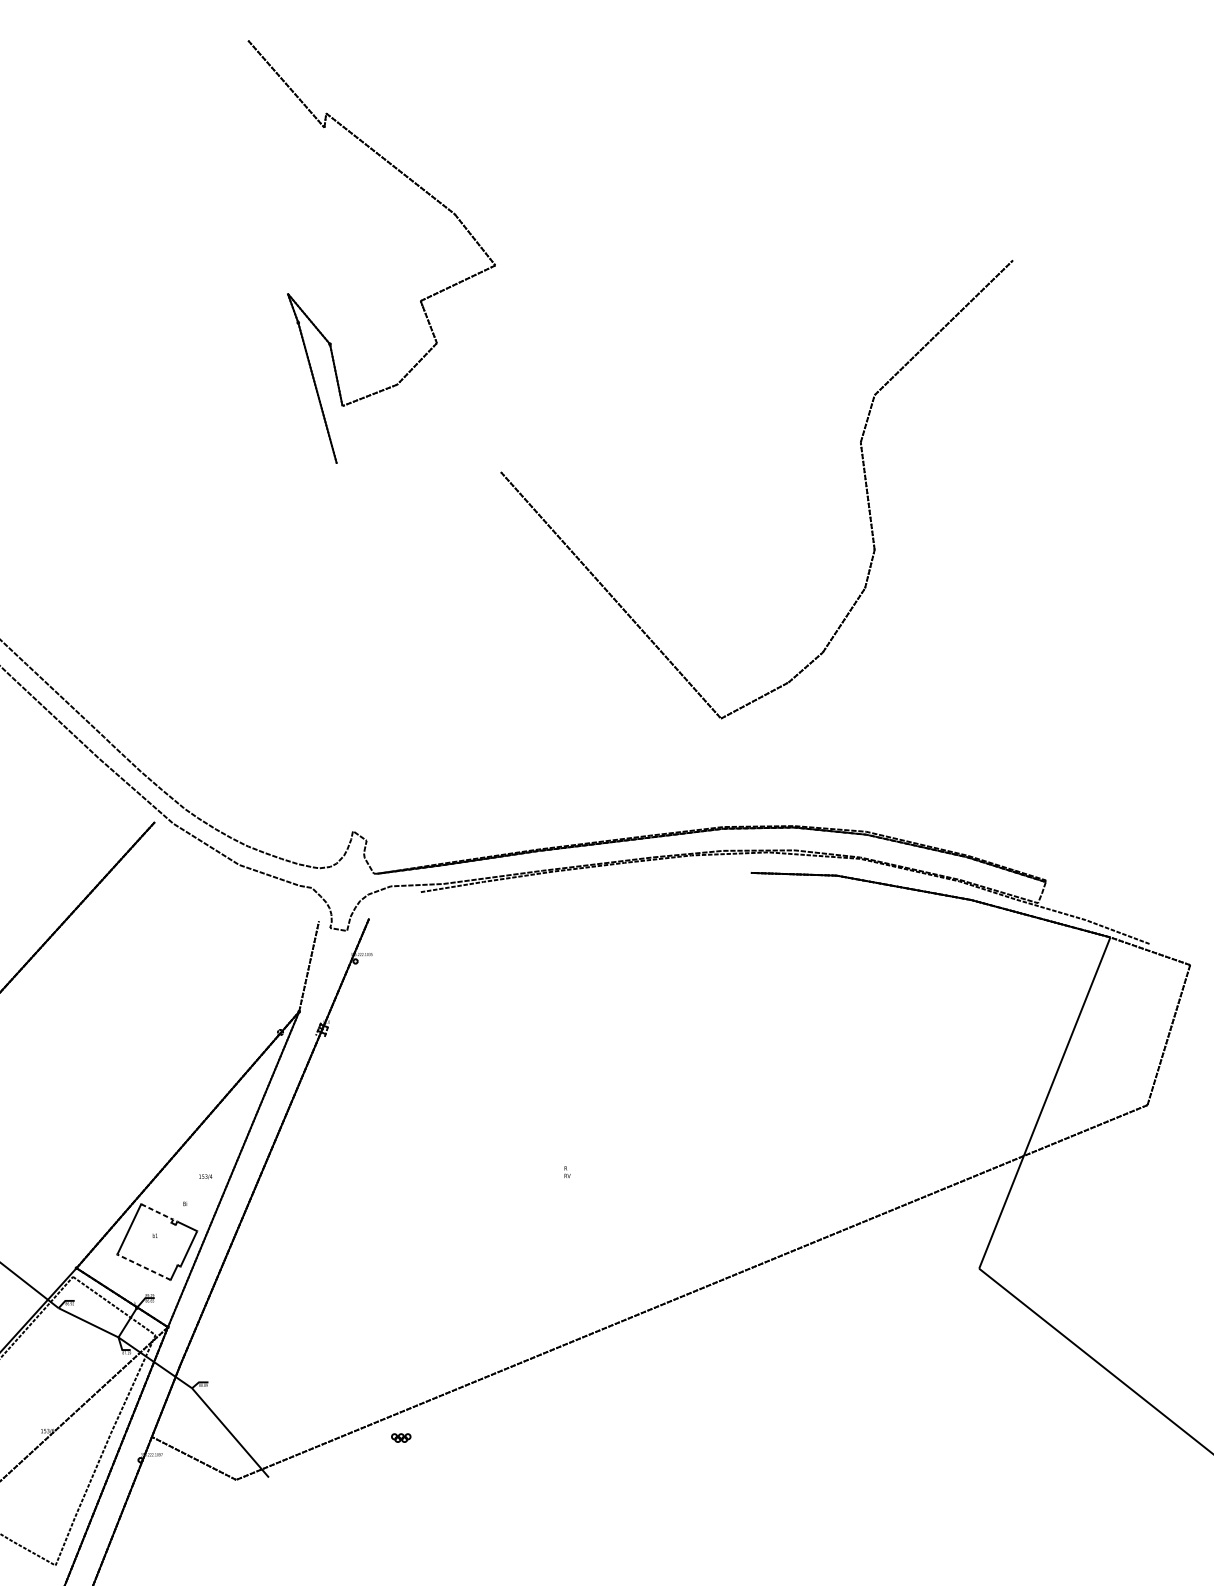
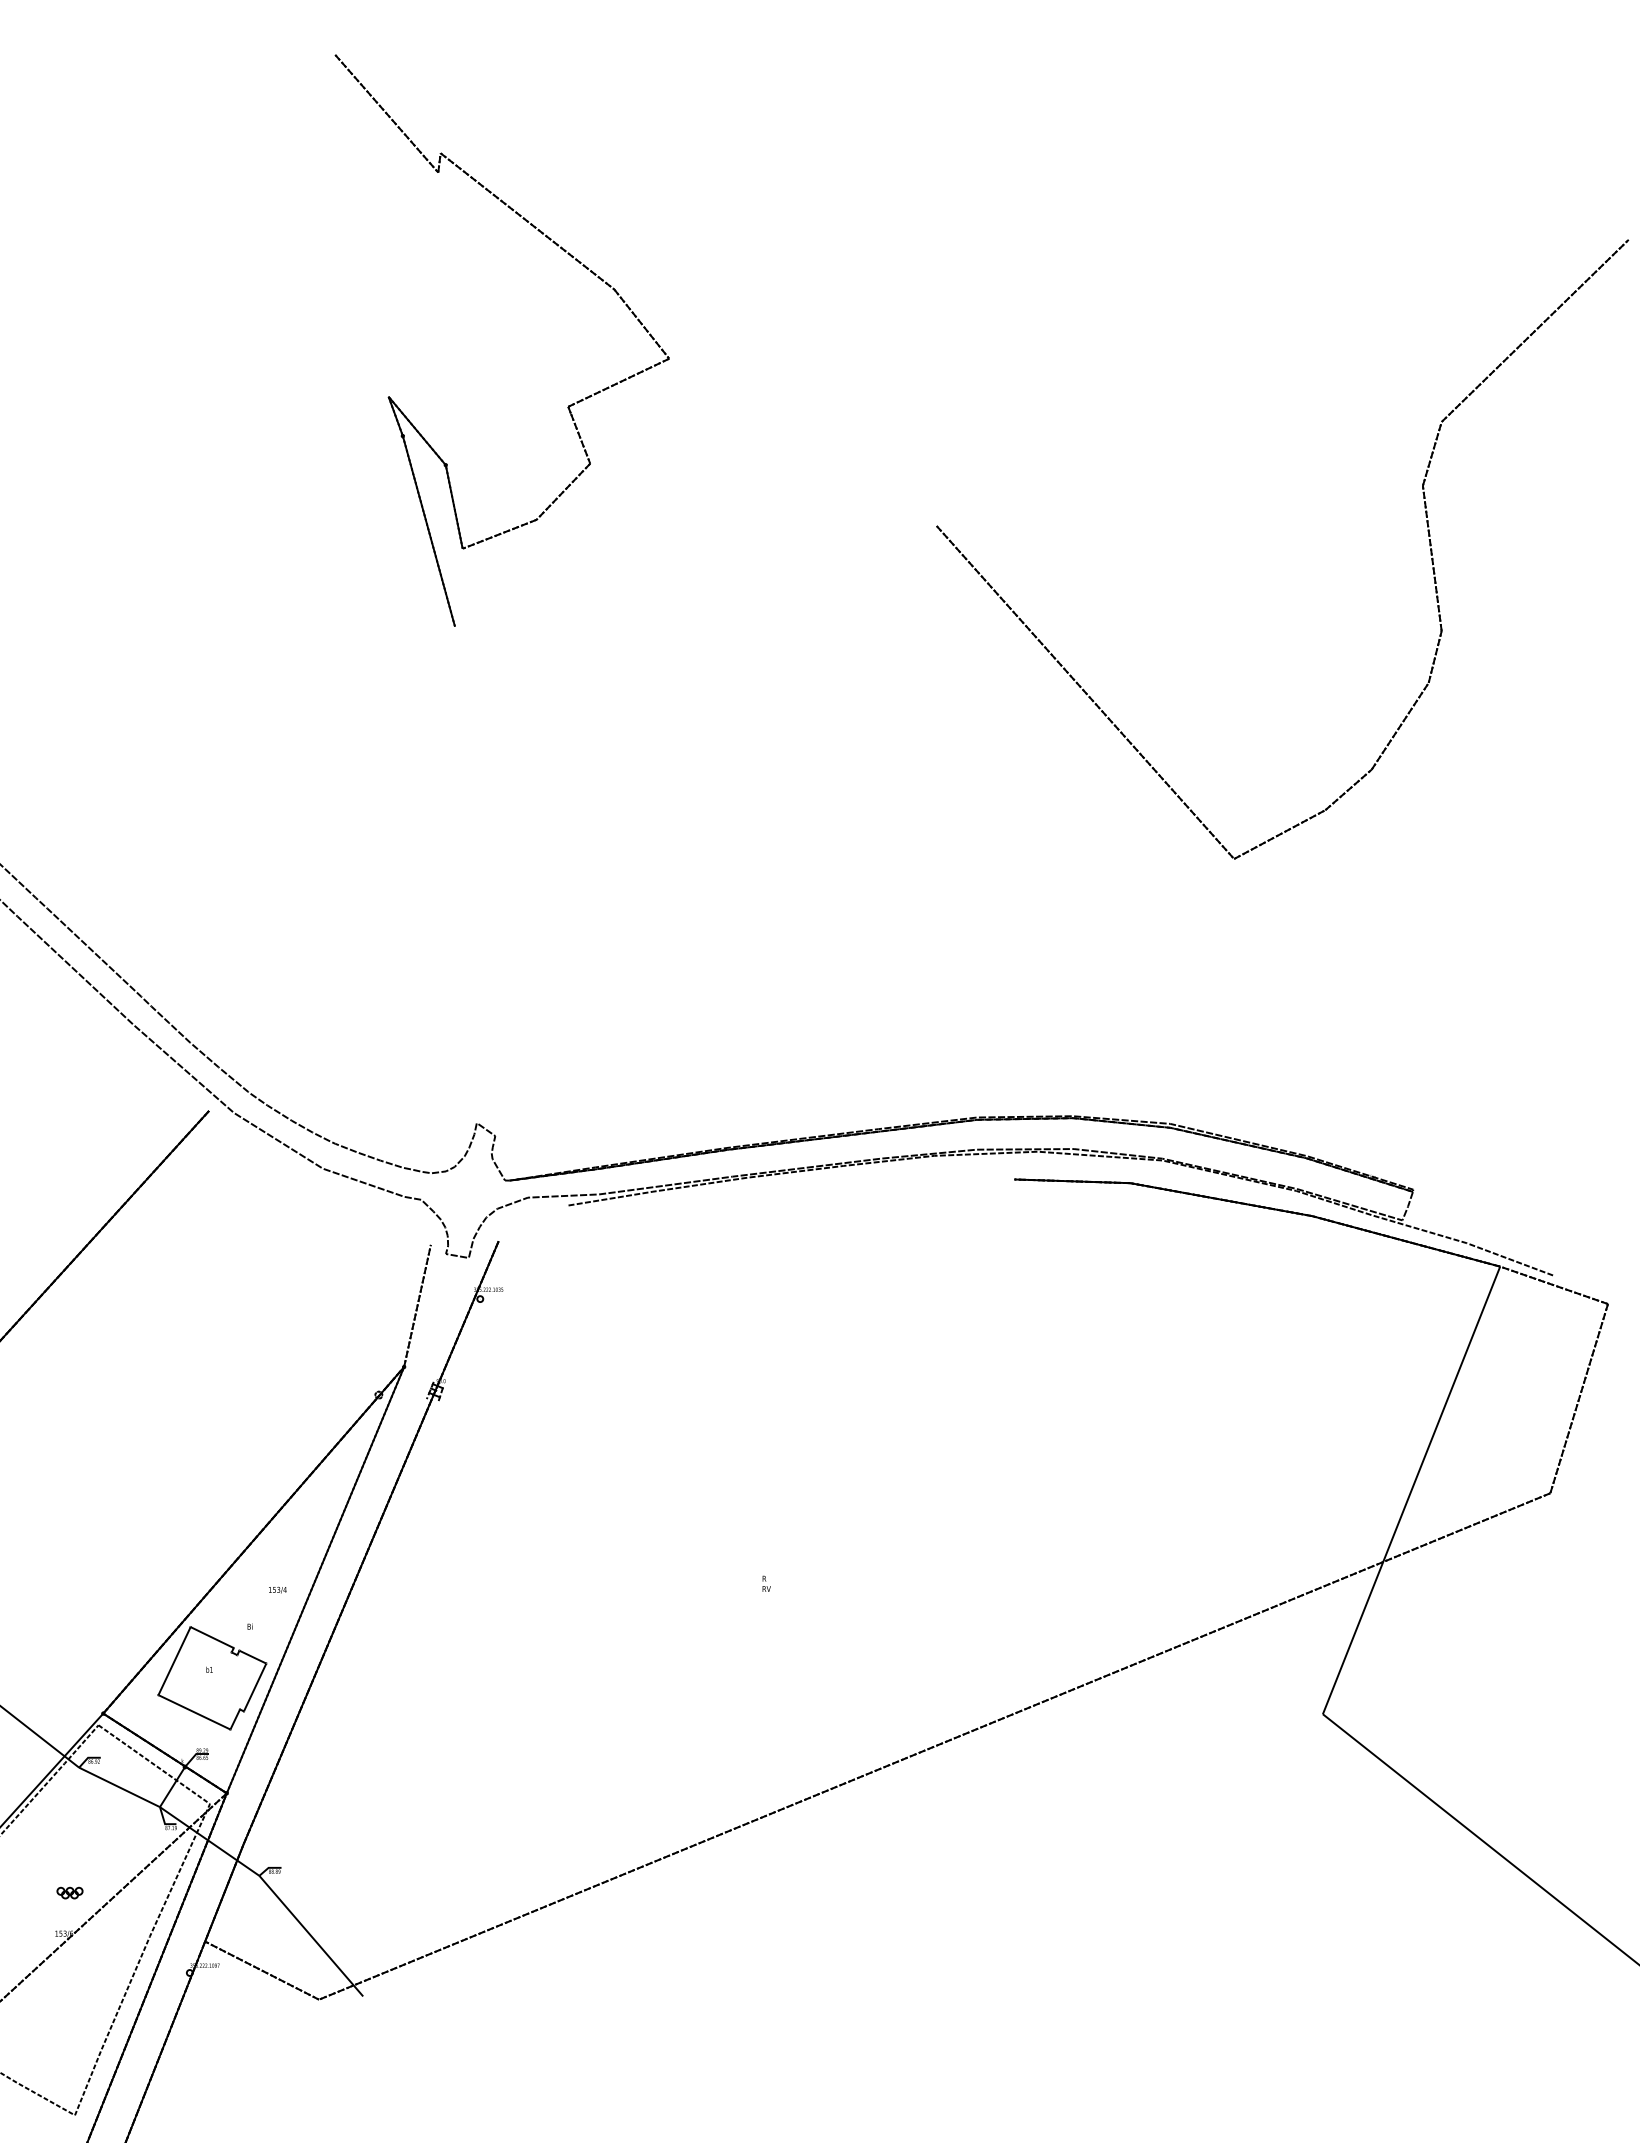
part: (864, 476) -> (1427, 531), moved
line: (157, 1211) -> (212, 1637), dashed -> solid
line: (144, 1267) -> (194, 1712), dashed -> solid
part: (400, 1437) -> (69, 1892), moved

